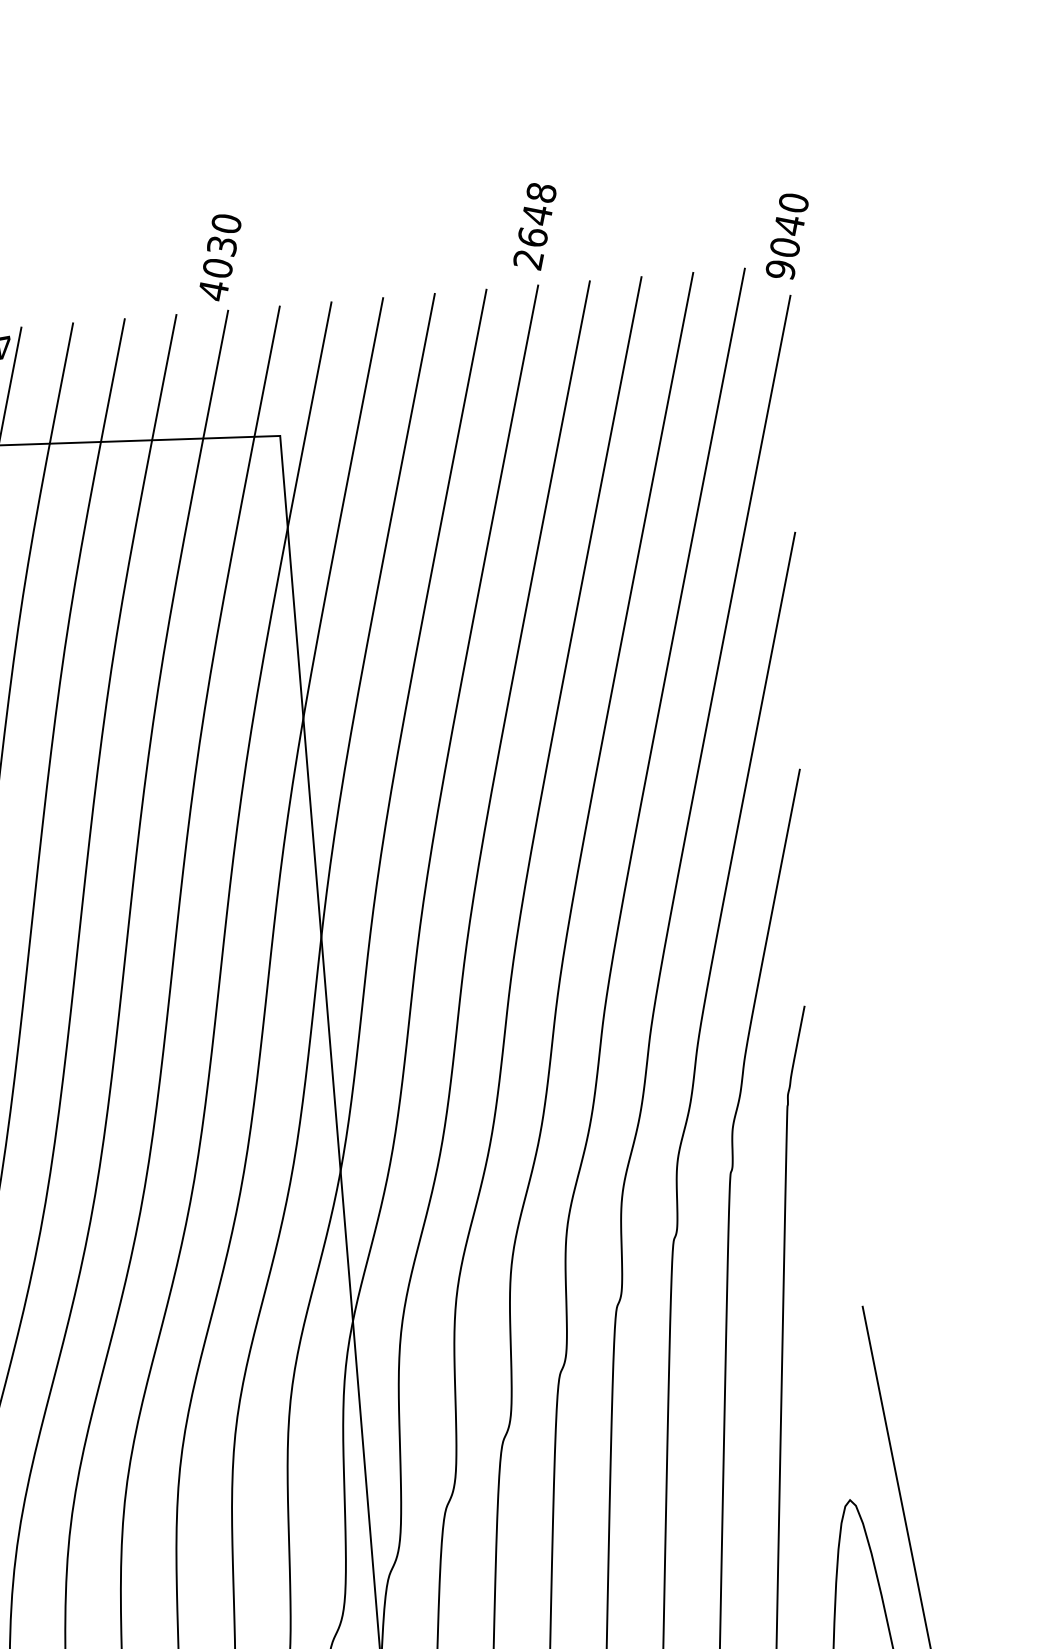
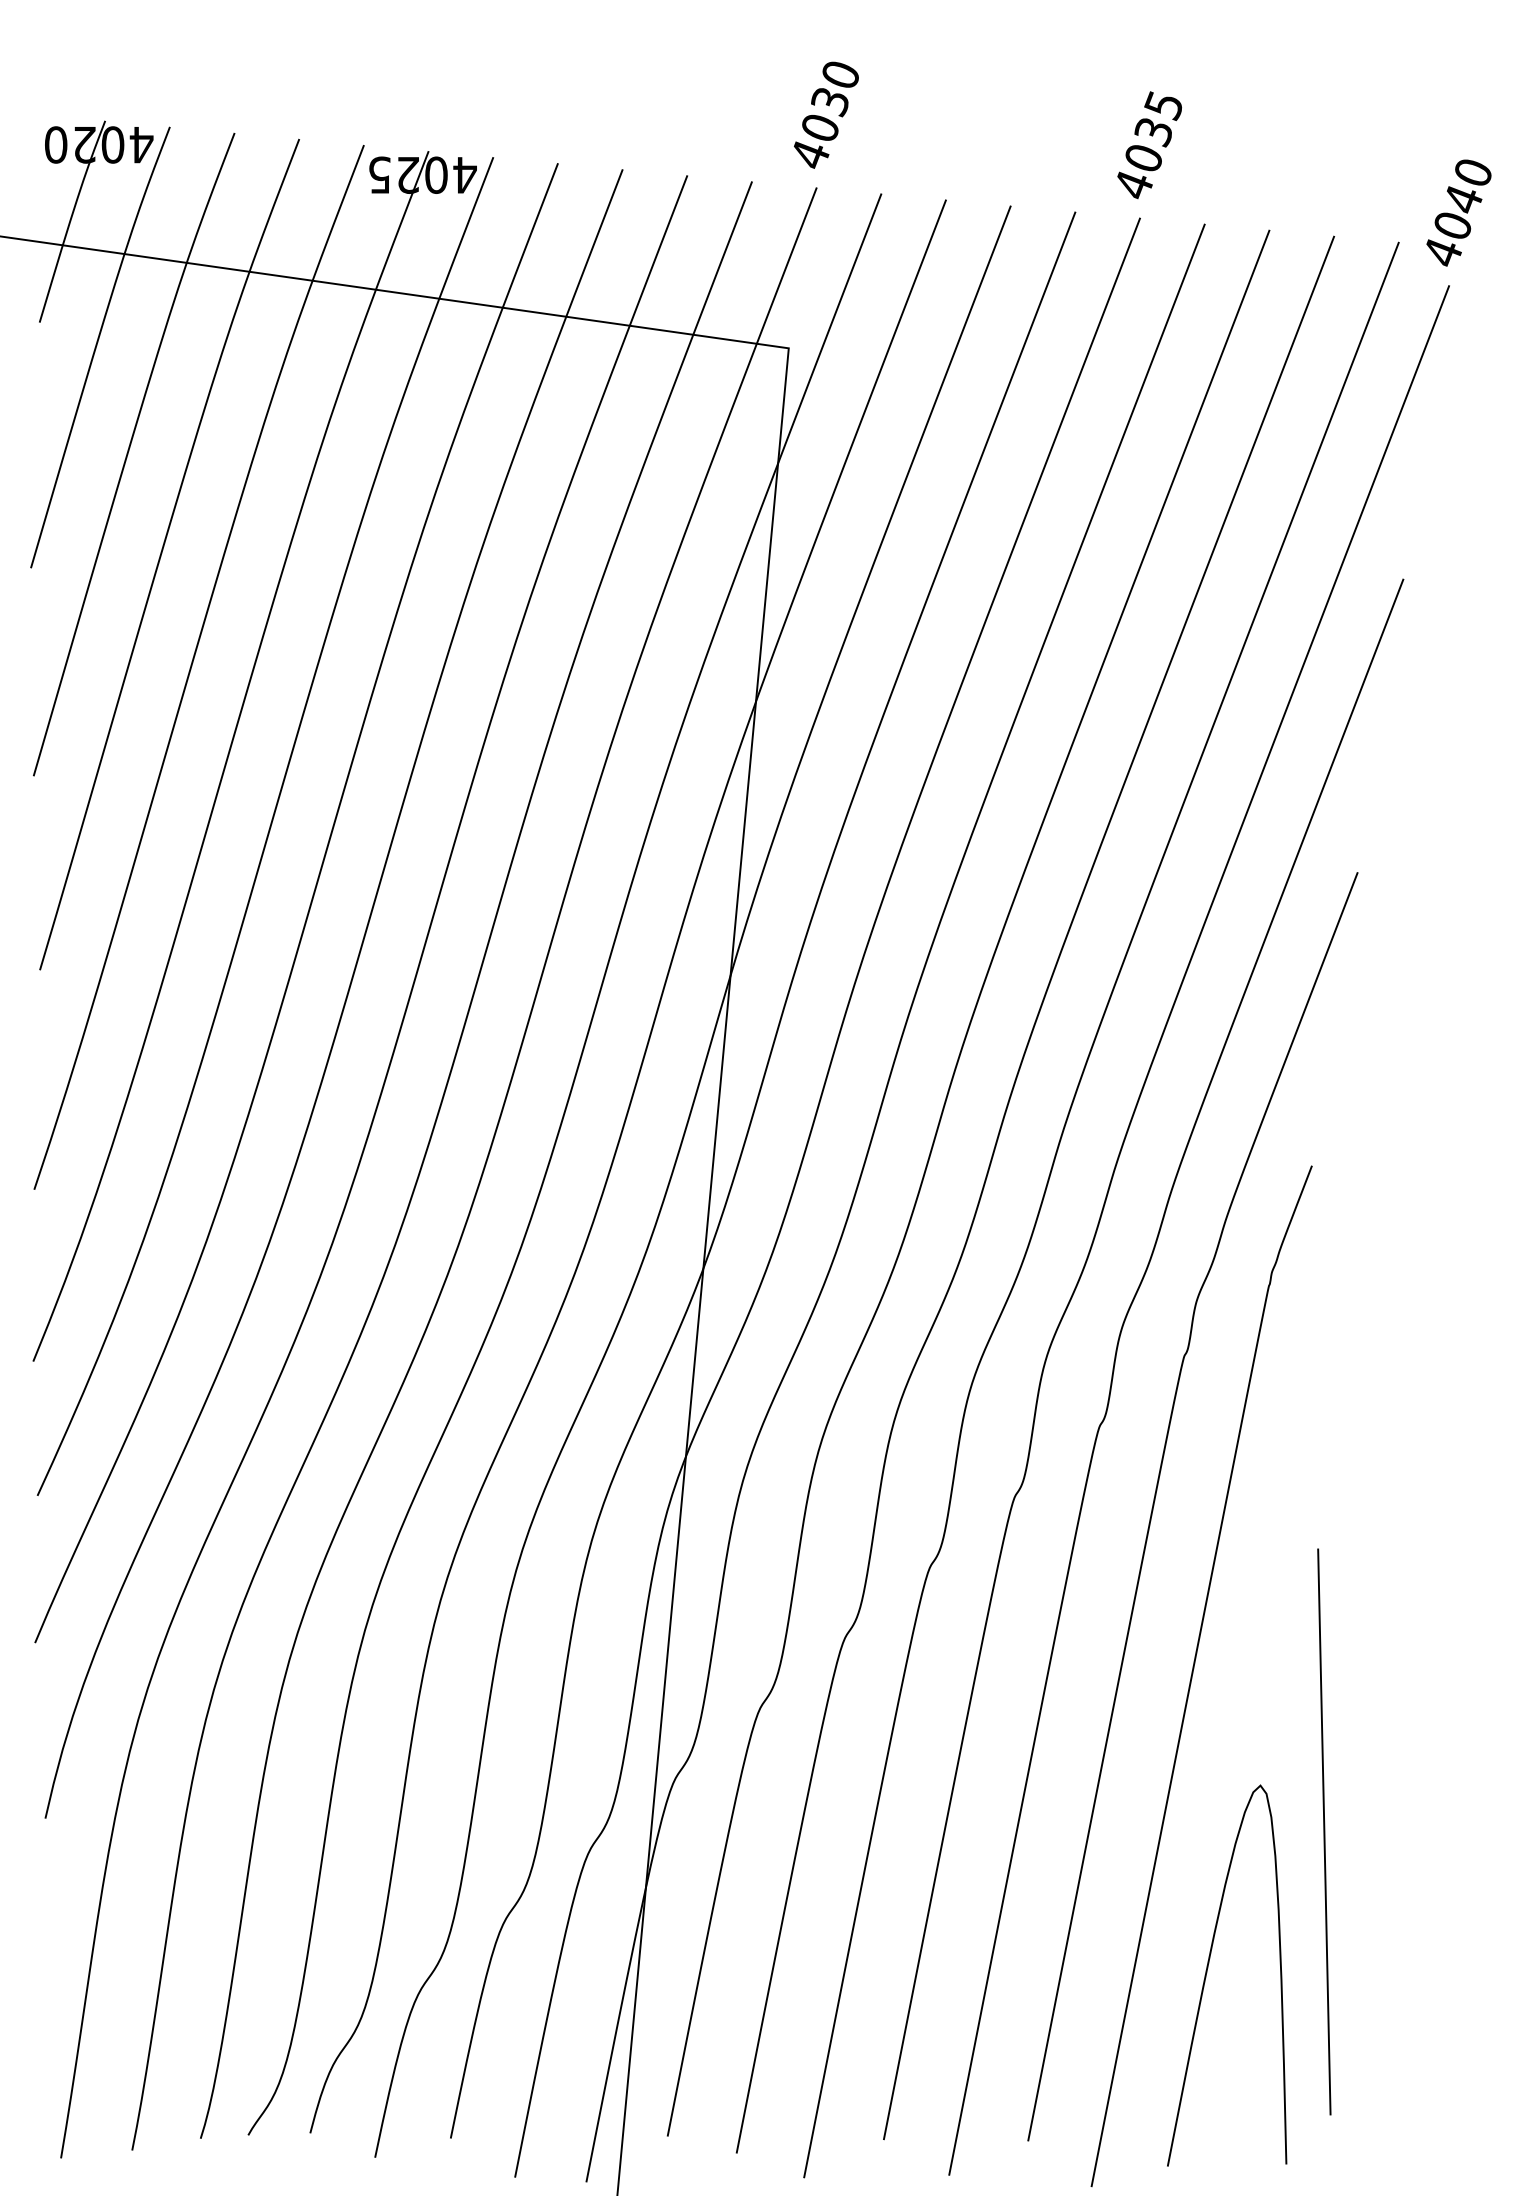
text: (534, 227) -> (1148, 146), 2648 -> 4035
text: (220, 256) -> (826, 114), moved
text: (780, 270) -> (1442, 252), 9040 -> 4040

